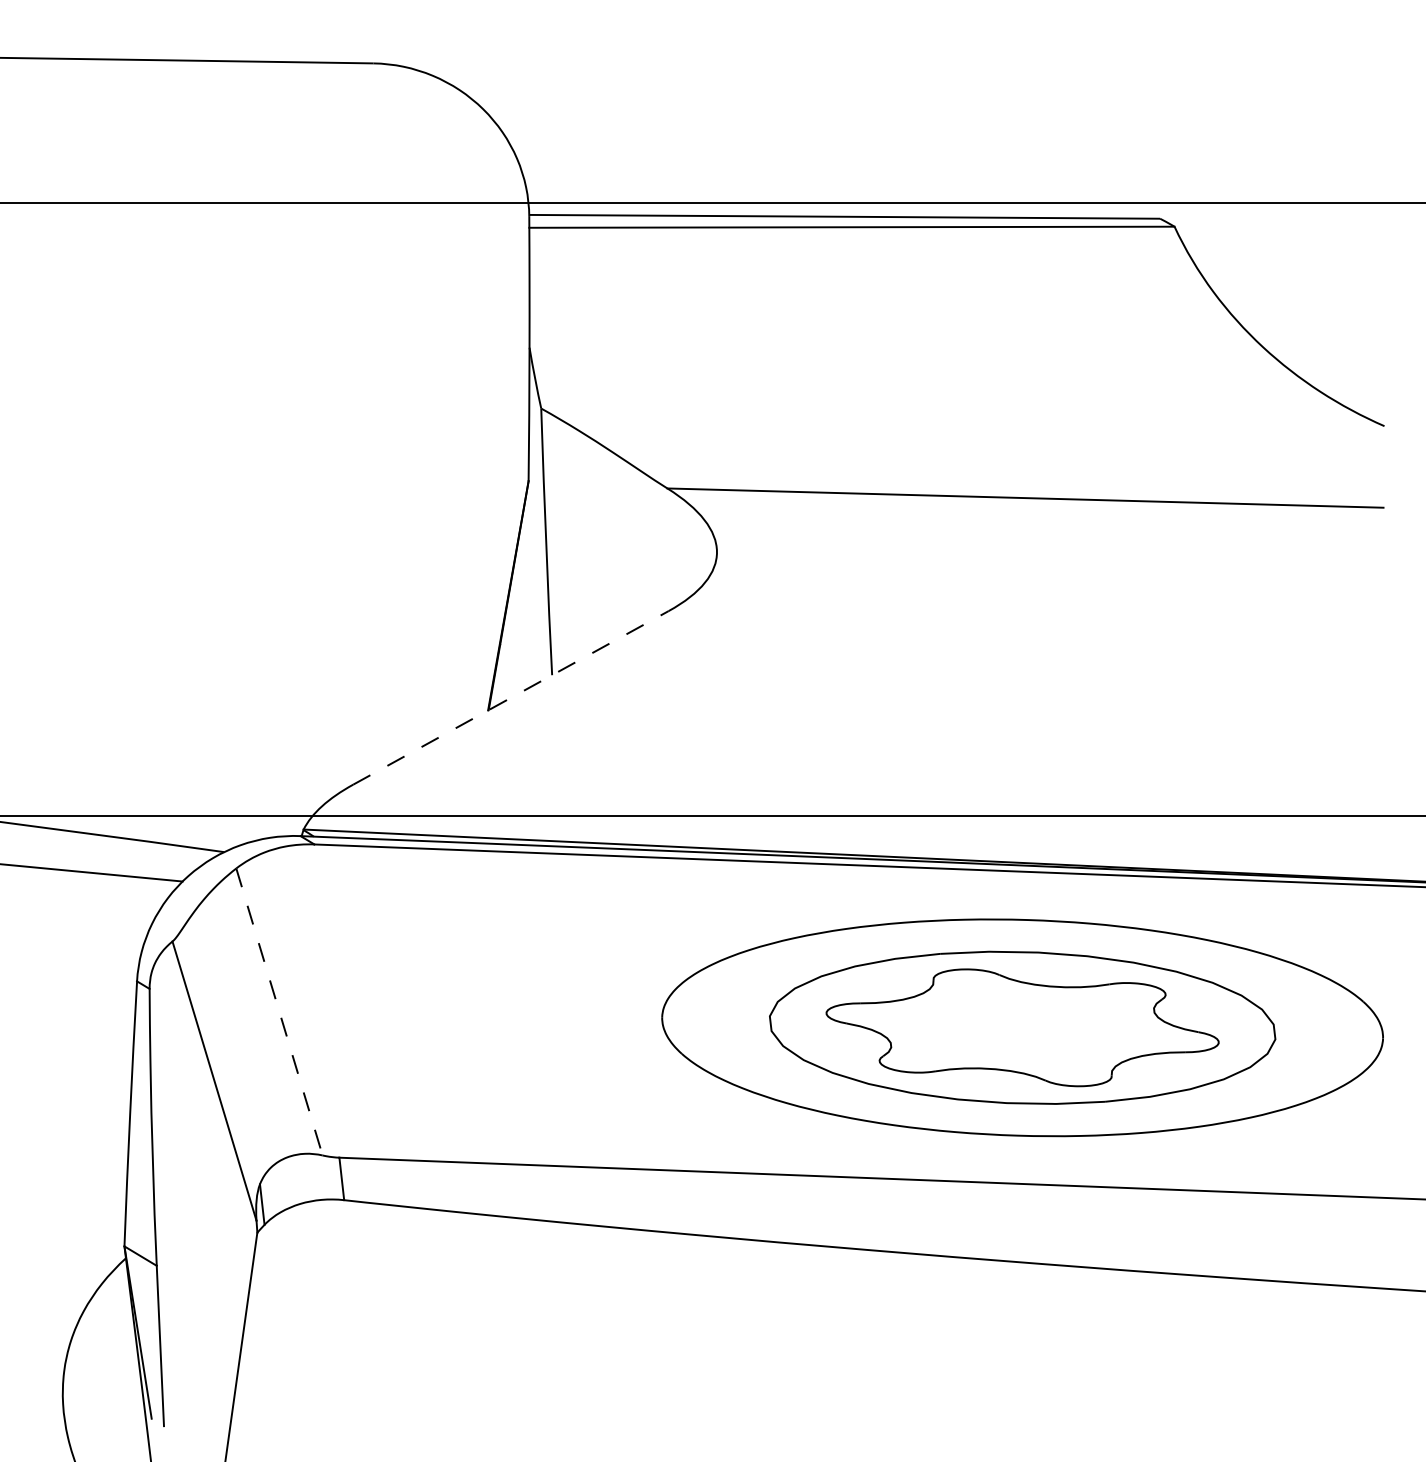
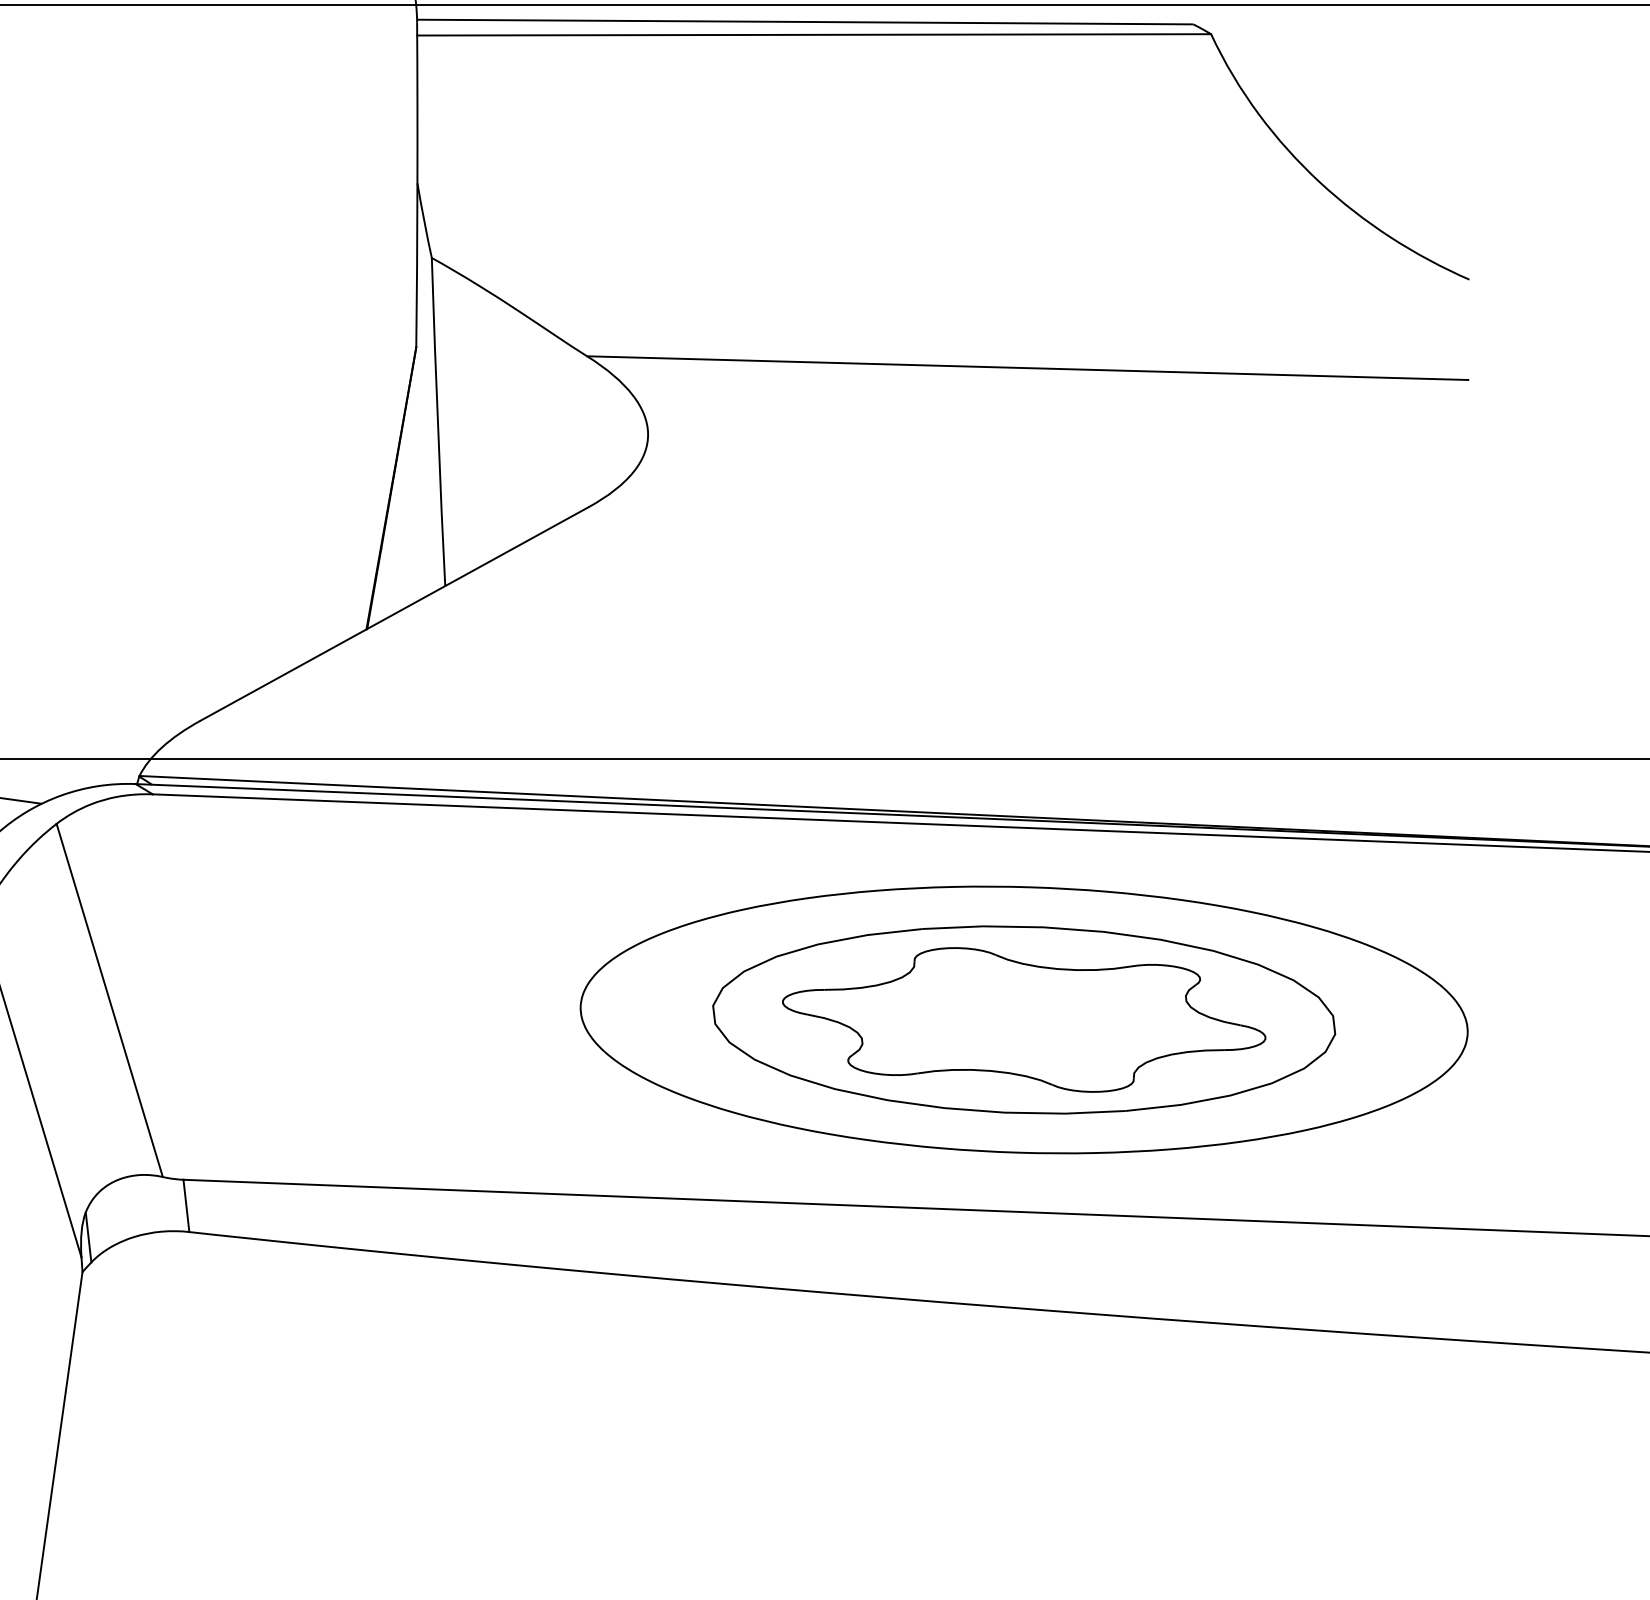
line: (510, 697) -> (394, 613), dashed -> solid
line: (279, 1011) -> (109, 999), dashed -> solid

